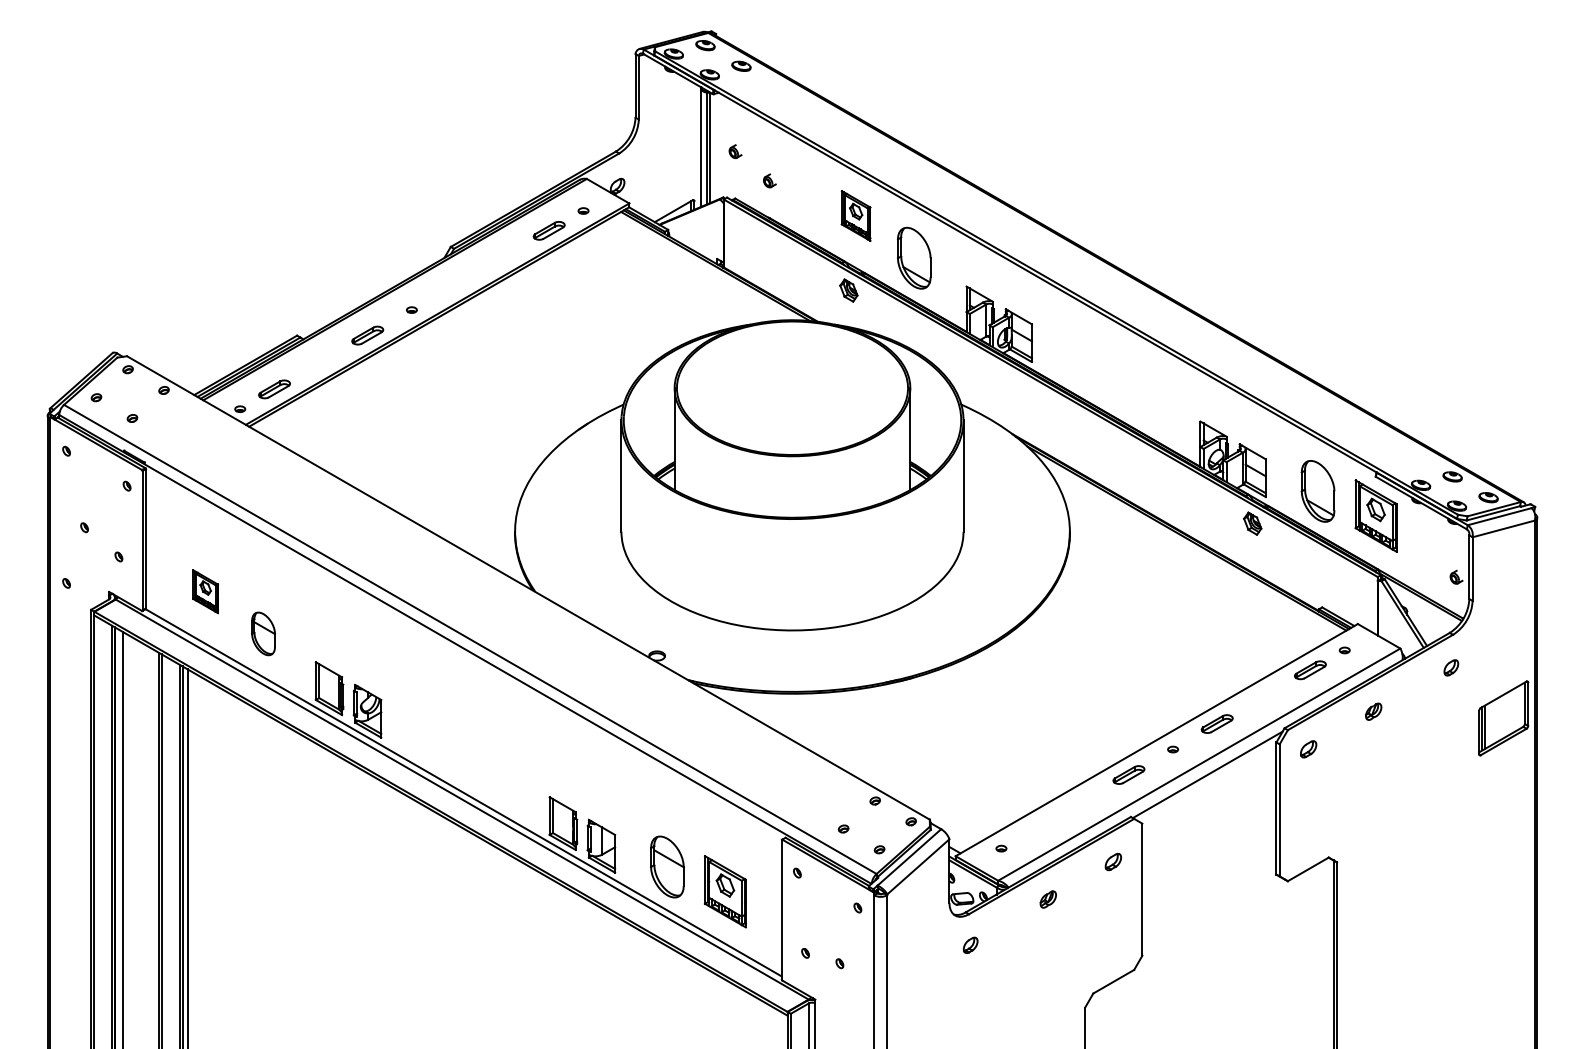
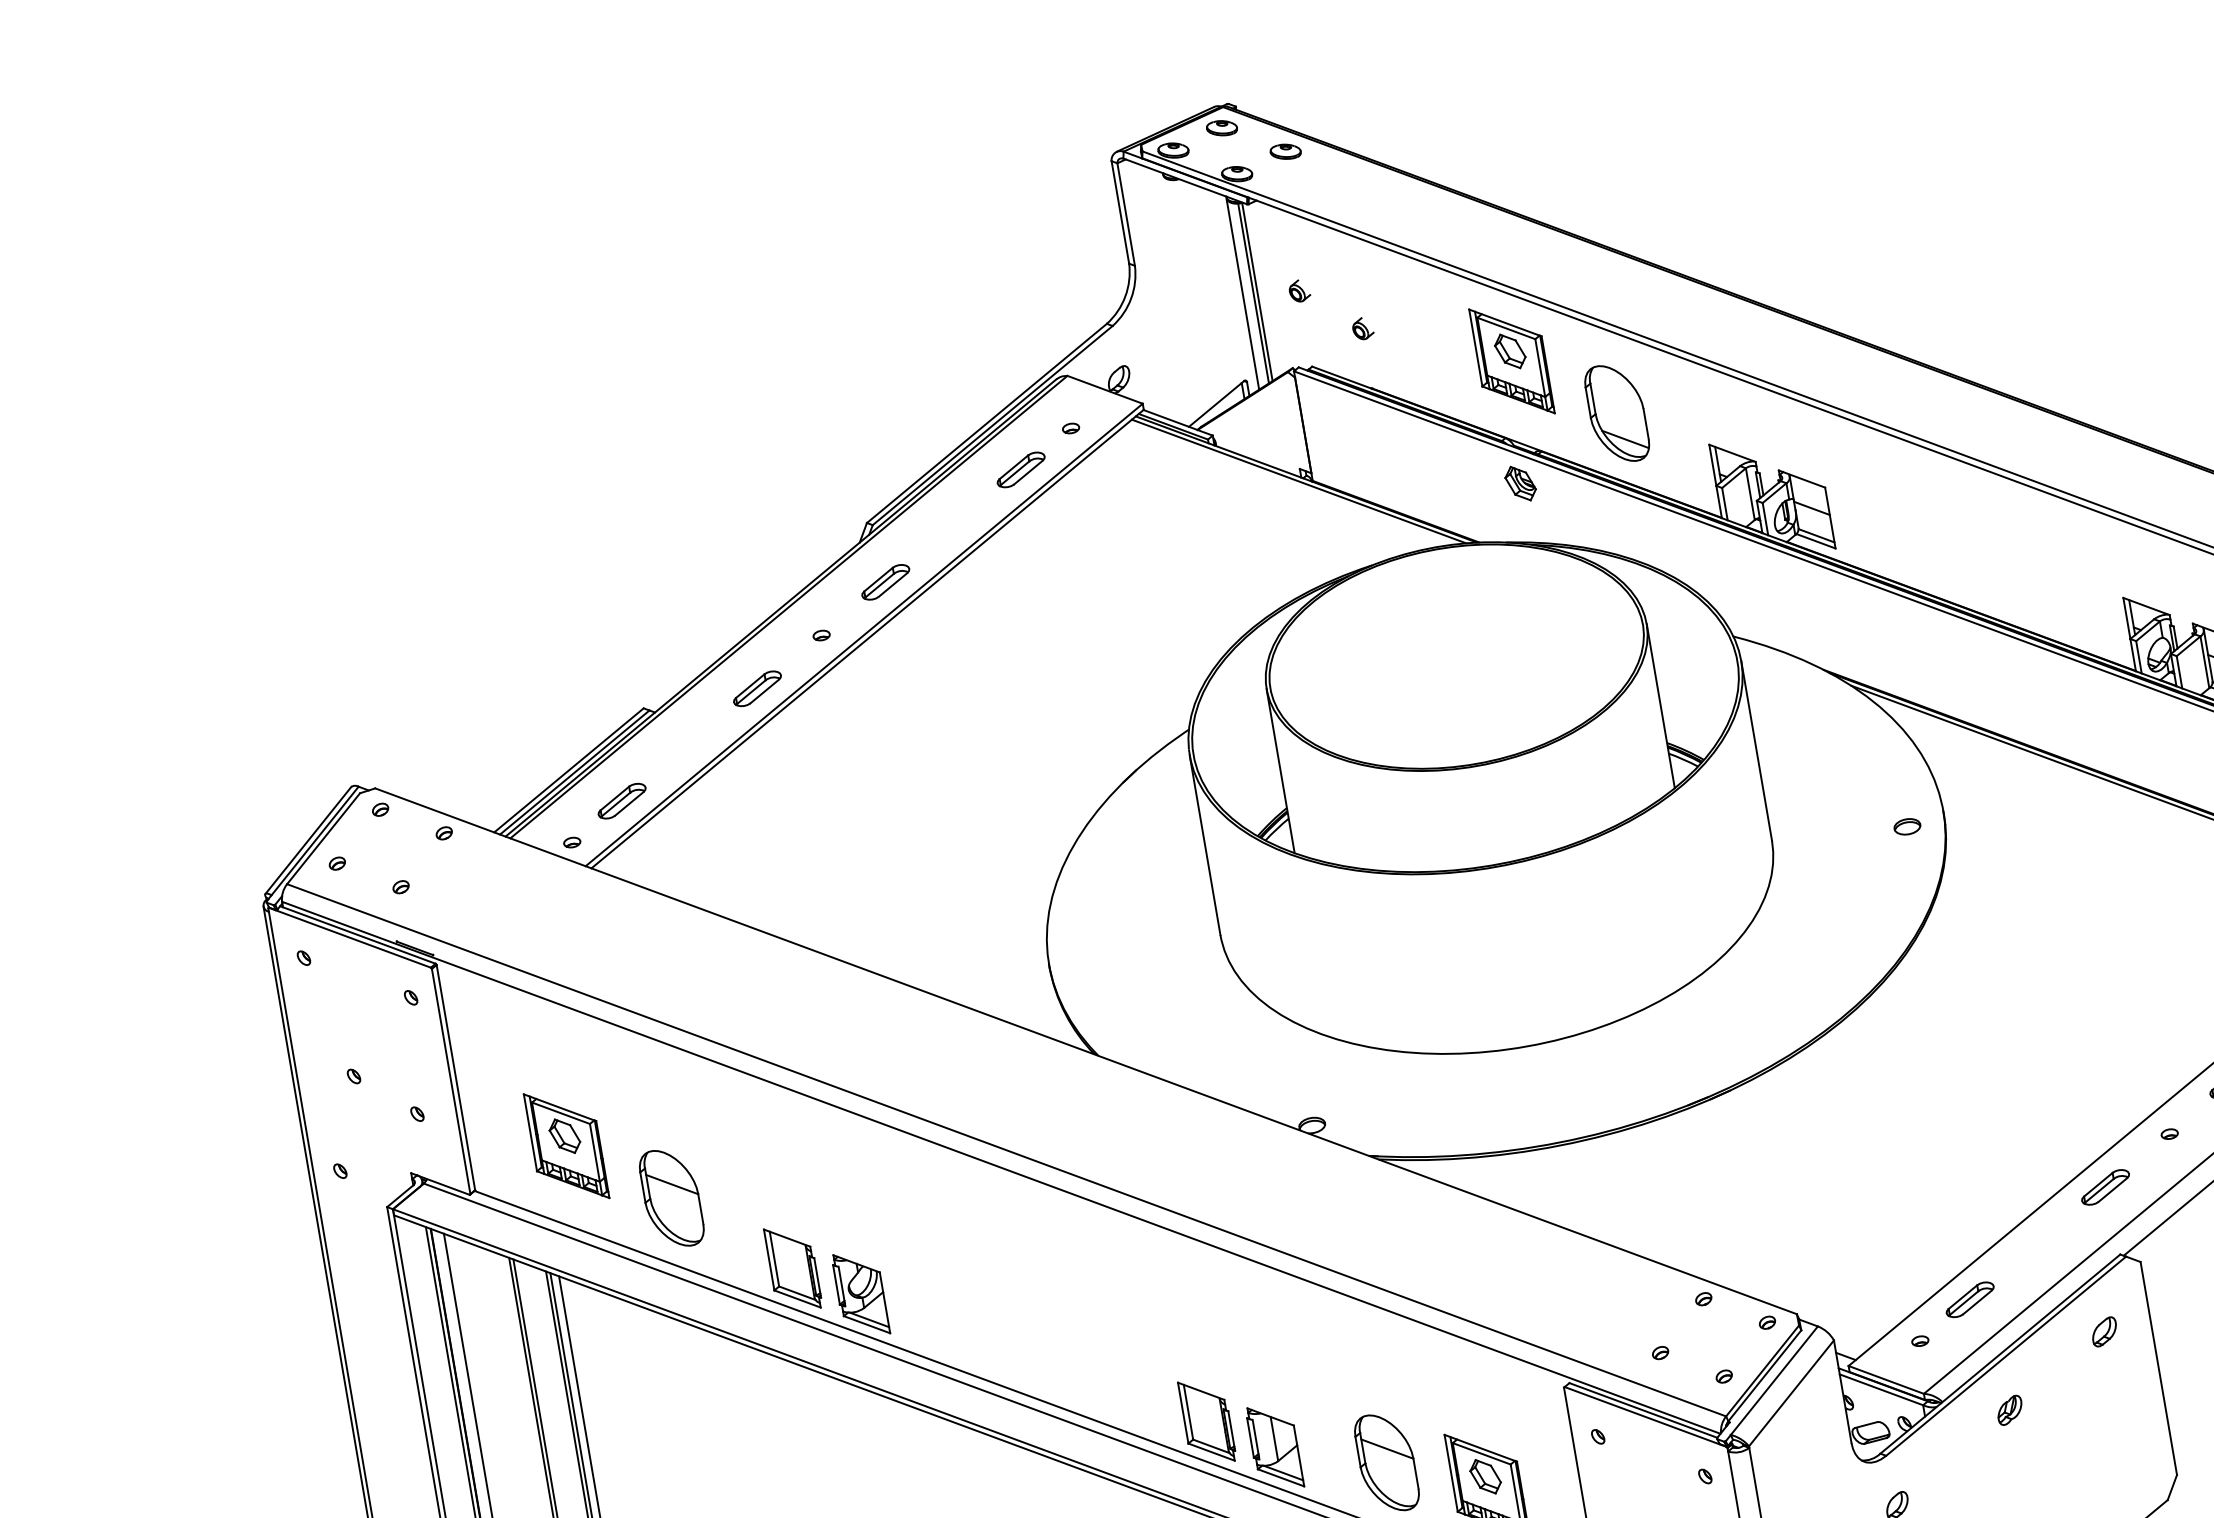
part: (855, 215) -> (1510, 360), size x1.43
part: (455, 284) -> (884, 582), added
part: (1046, 536) -> (1906, 825), added
part: (205, 591) -> (566, 1145), size x1.67
part: (263, 633) -> (671, 1197), size x1.43
part: (1035, 828) -> (1969, 1299), added

